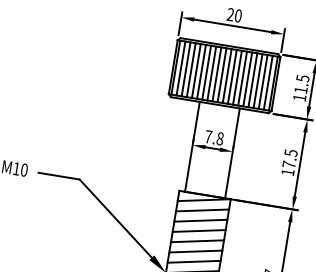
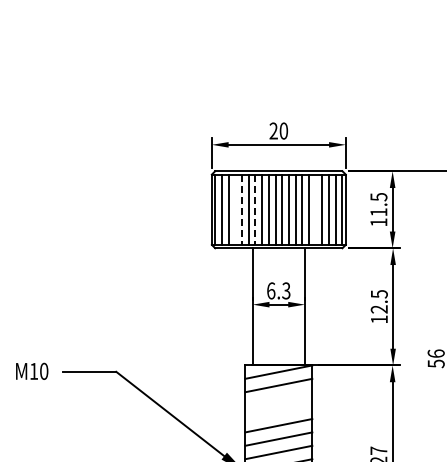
line: (191, 70) -> (235, 209), removed
line: (196, 71) -> (242, 210), solid -> dashed
line: (206, 73) -> (255, 210), solid -> dashed
line: (252, 80) -> (315, 209), removed
text: (214, 137) -> (278, 290), 7.8 -> 6.3
text: (288, 164) -> (378, 309), 17.5 -> 12.5
line: (200, 220) -> (278, 398), removed
line: (198, 231) -> (278, 412), removed

